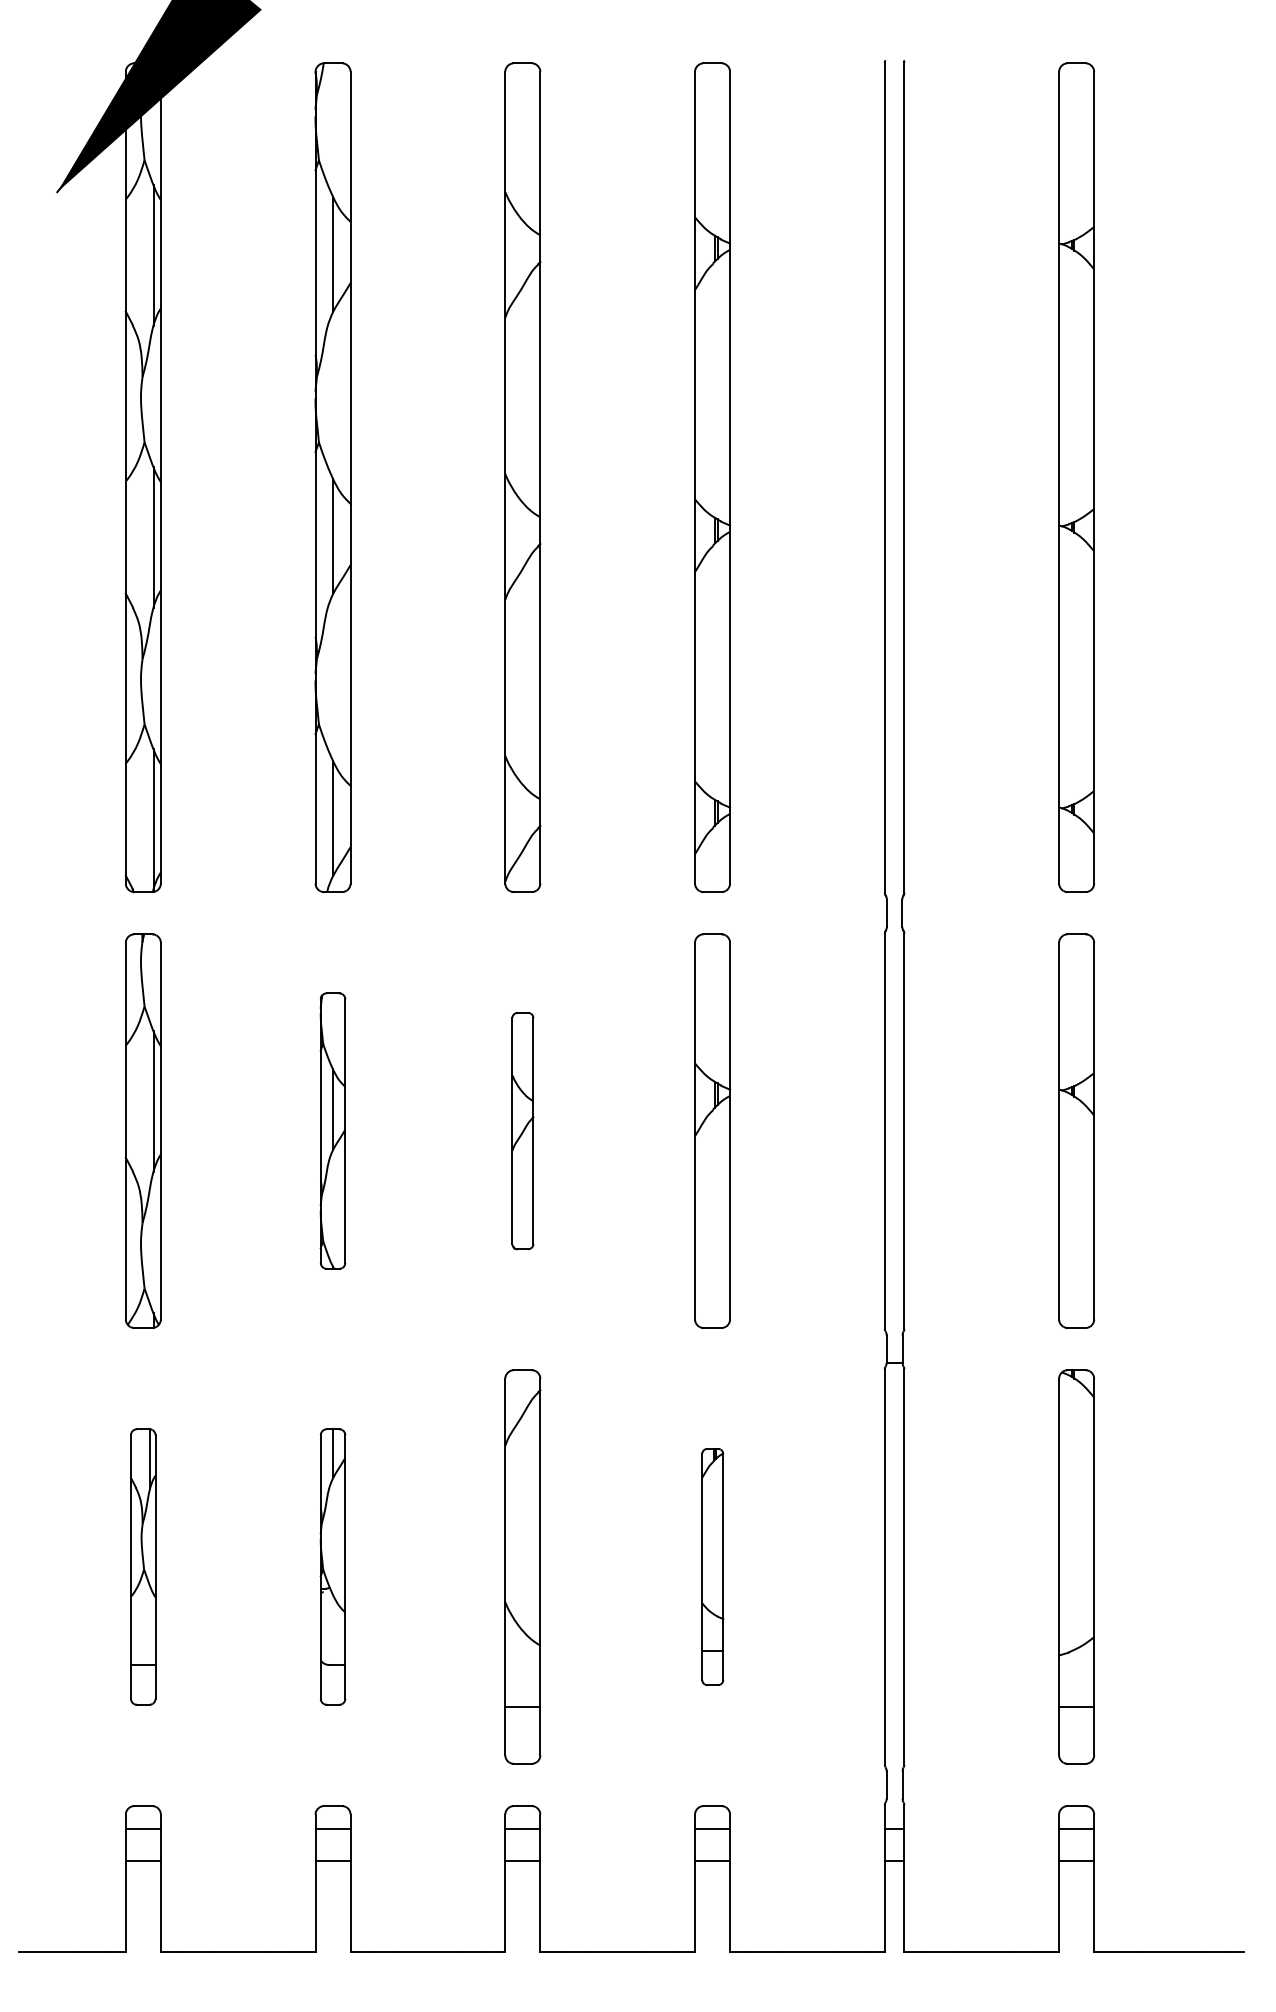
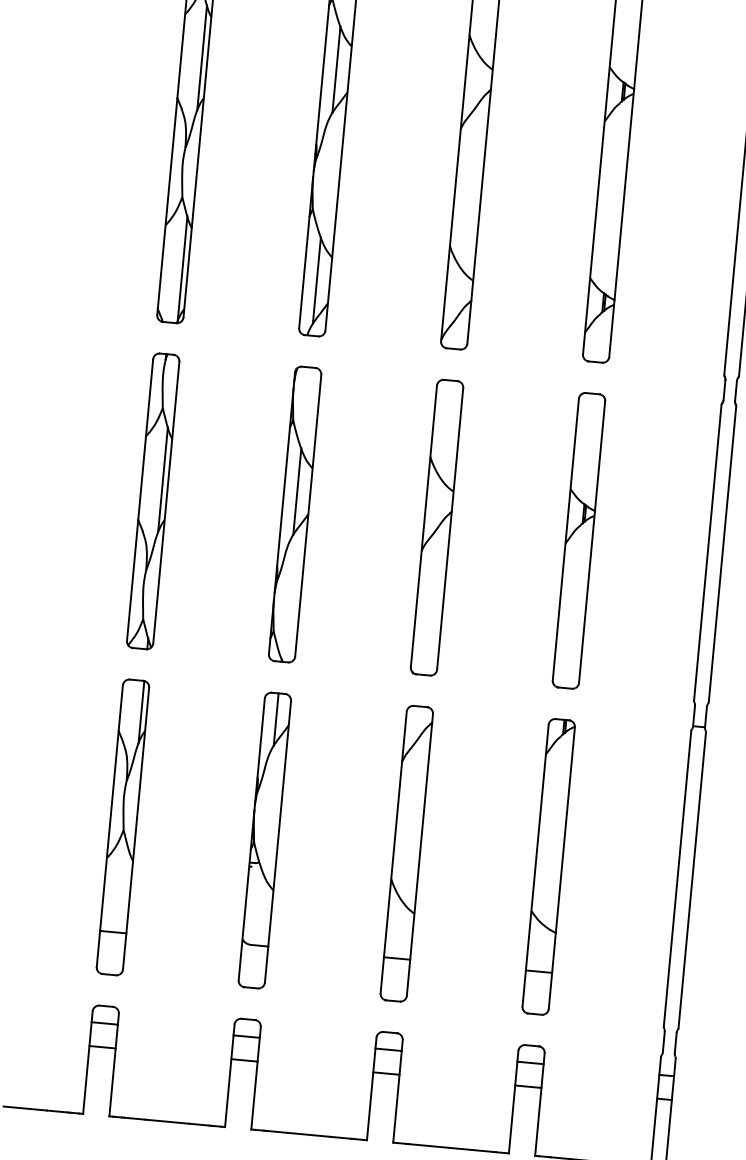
part: (332, 1130) -> (294, 514), size x1.43
part: (522, 1130) -> (436, 527), size x1.67
part: (142, 1566) -> (122, 826), size x1.43
part: (332, 1566) -> (264, 840), size x1.43
part: (712, 1566) -> (548, 866), size x1.67

